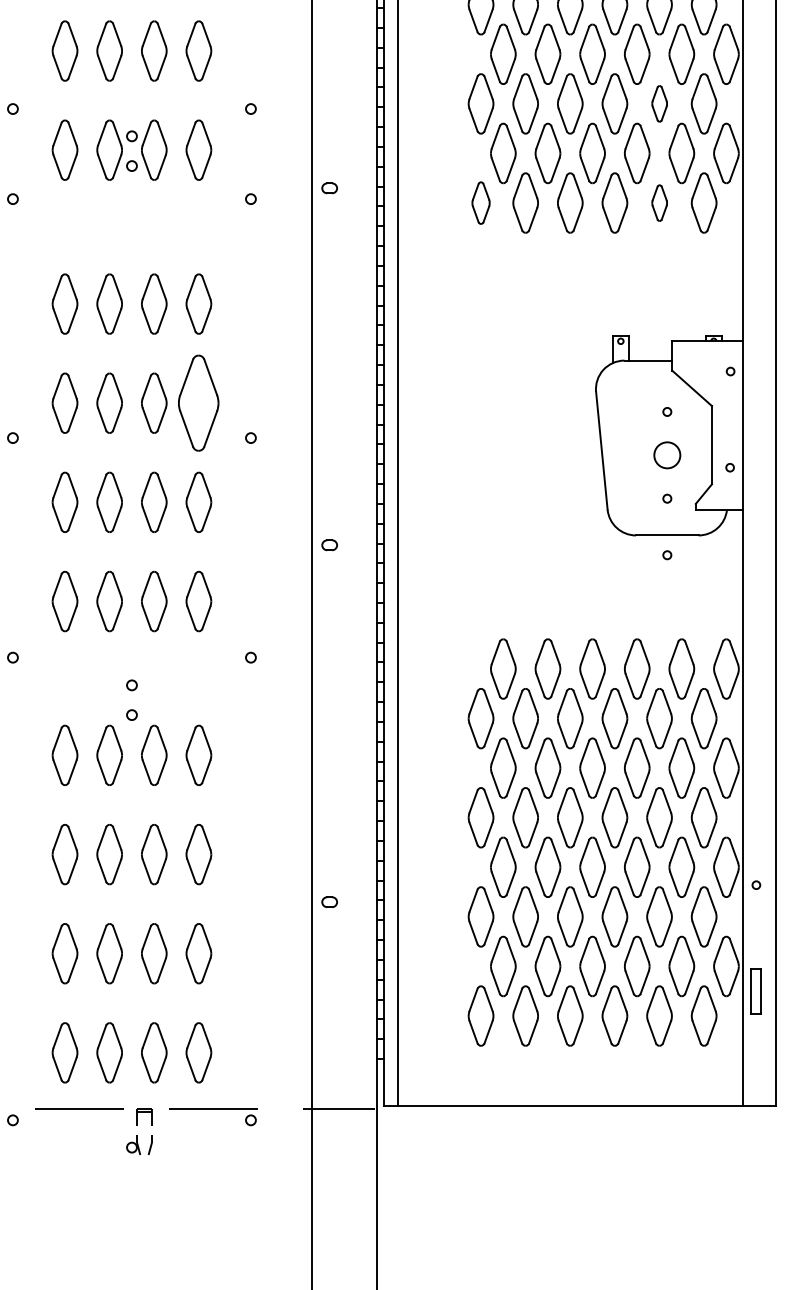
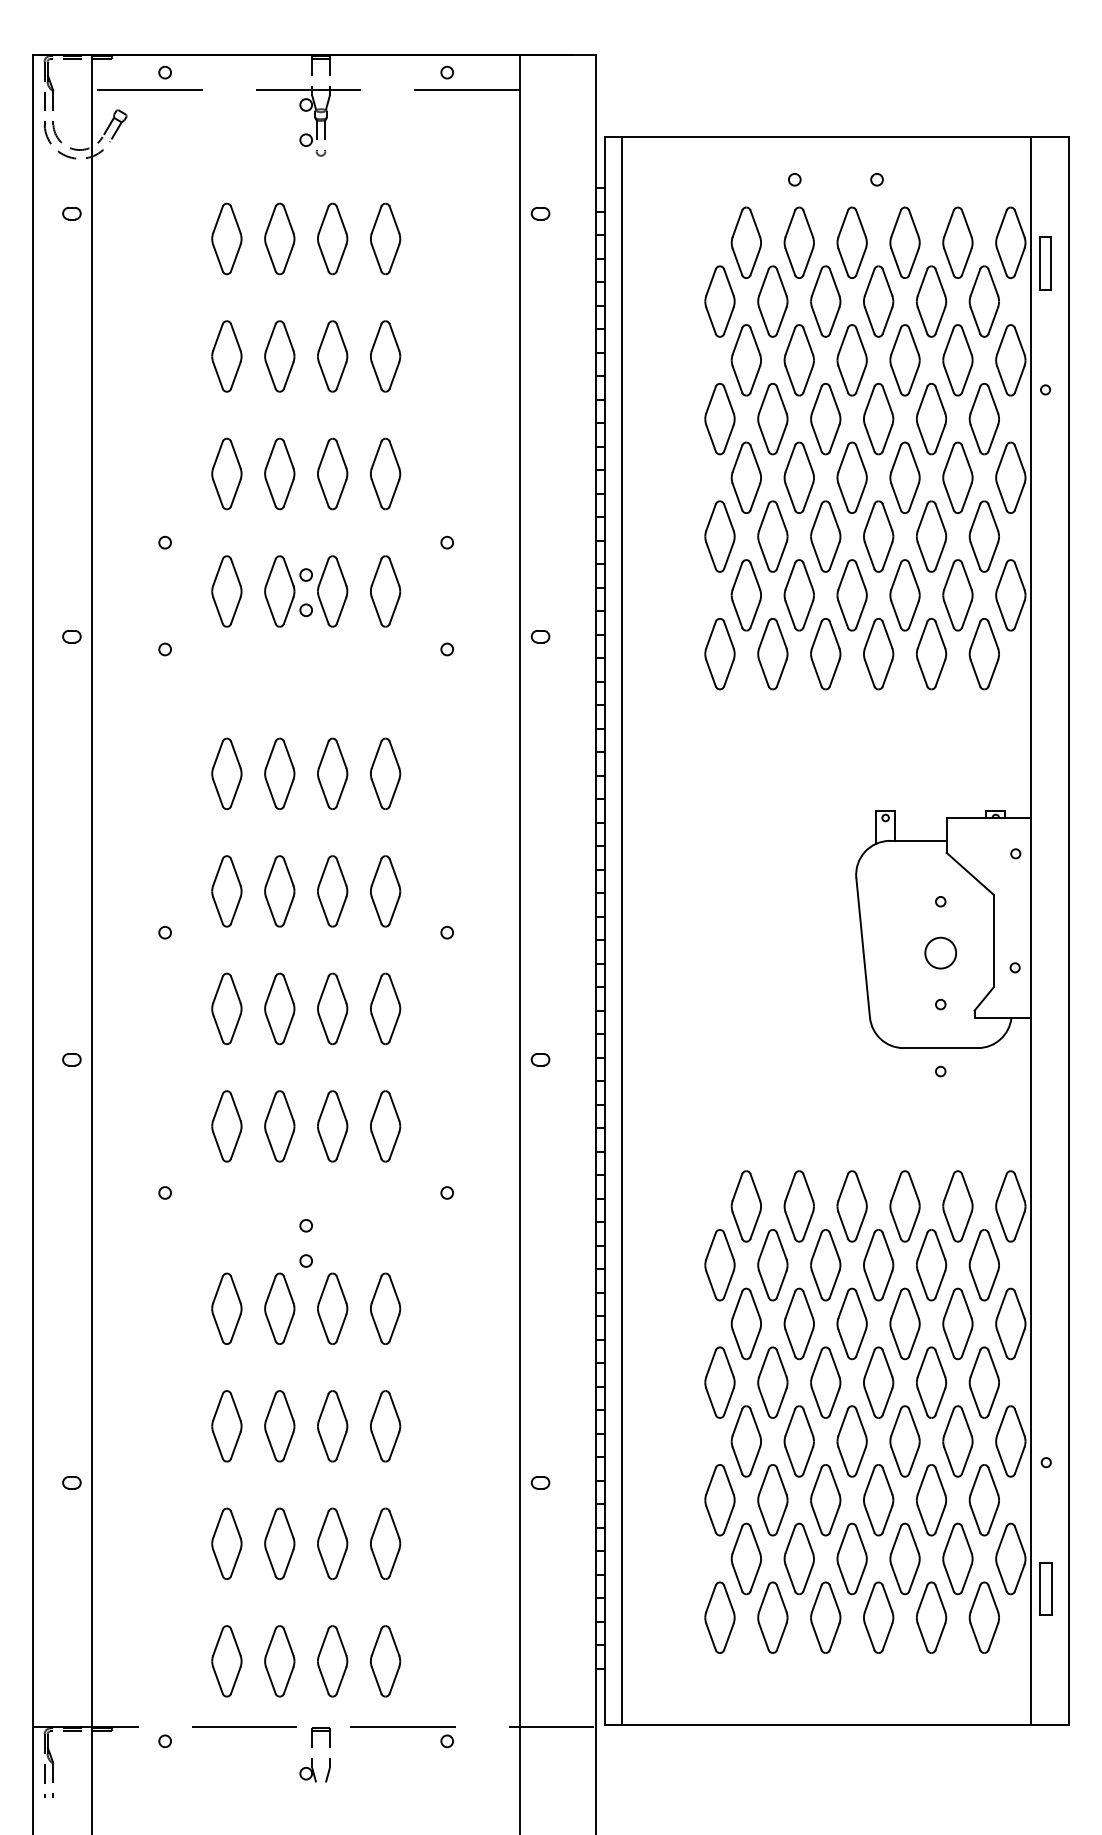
part: (659, 103) -> (931, 536), size x1.67
part: (480, 203) -> (719, 654), size x1.43
part: (659, 203) -> (931, 654), size x1.67
part: (198, 403) -> (385, 891), size x0.62

